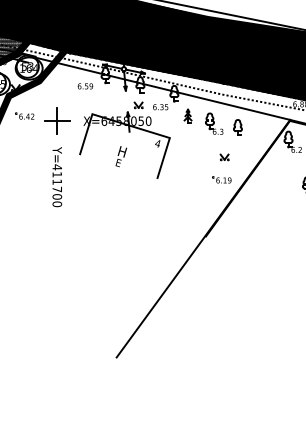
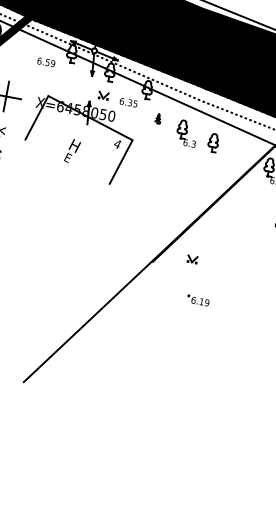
part: (187, 115) -> (157, 118), size x0.6
part: (224, 157) -> (192, 259), moved
part: (221, 179) -> (197, 300), moved

